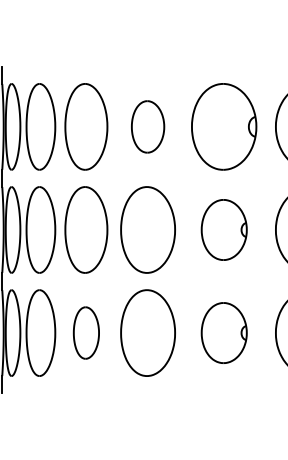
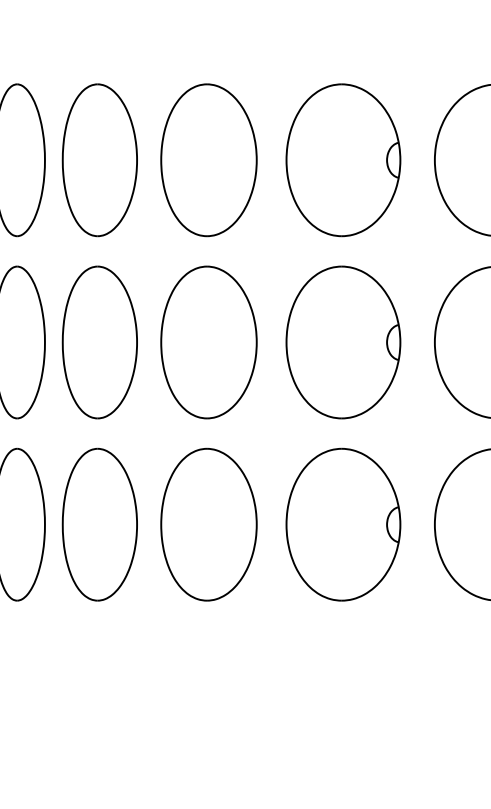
part: (147, 126) -> (207, 159), size x1.67
part: (224, 229) -> (344, 341), size x1.43
part: (86, 332) -> (100, 523), size x1.67
part: (224, 332) -> (344, 523), size x1.43

